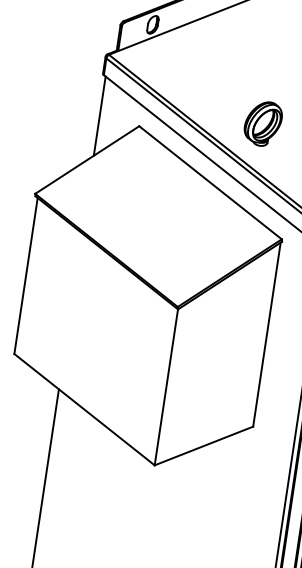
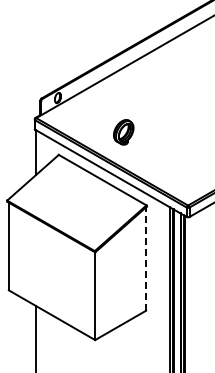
part: (262, 123) -> (123, 132), moved
line: (267, 335) -> (146, 259), solid -> dashed

